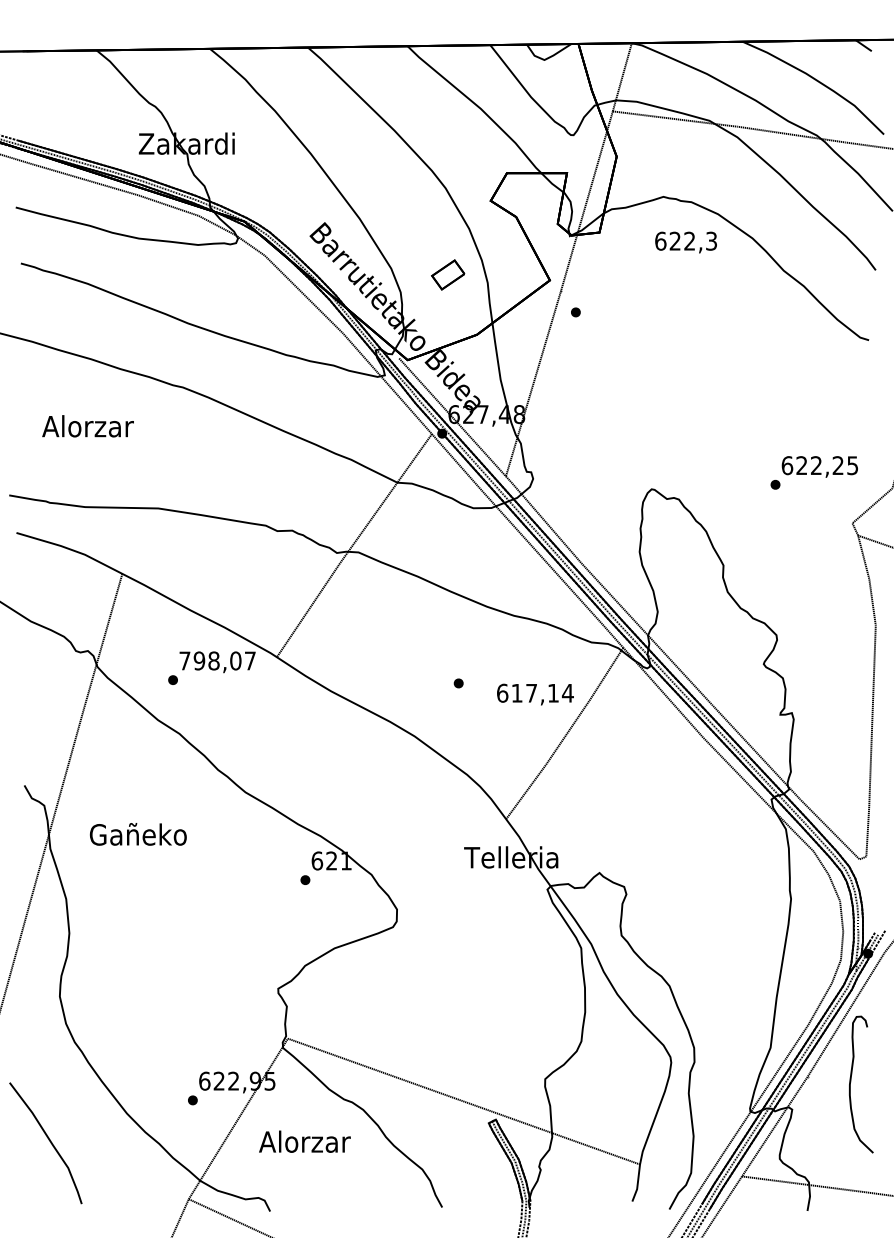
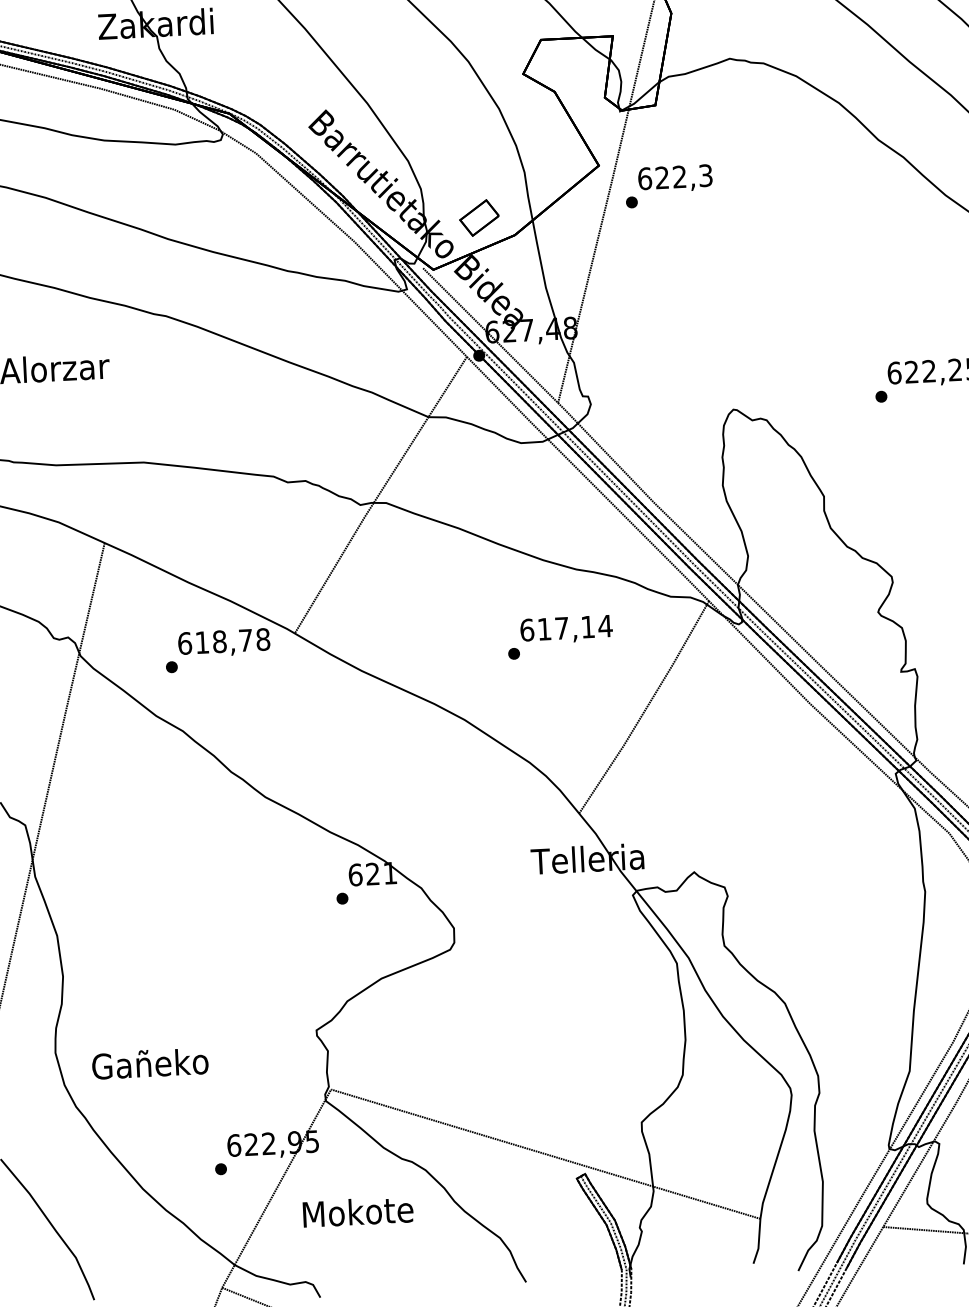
text: (685, 242) -> (674, 178), moved
part: (448, 274) -> (479, 217), moved
text: (217, 660) -> (223, 640), 798,07 -> 618,78
text: (535, 694) -> (566, 629), moved
text: (138, 834) -> (150, 1063), moved
text: (305, 1141) -> (358, 1211), Alorzar -> Mokote

